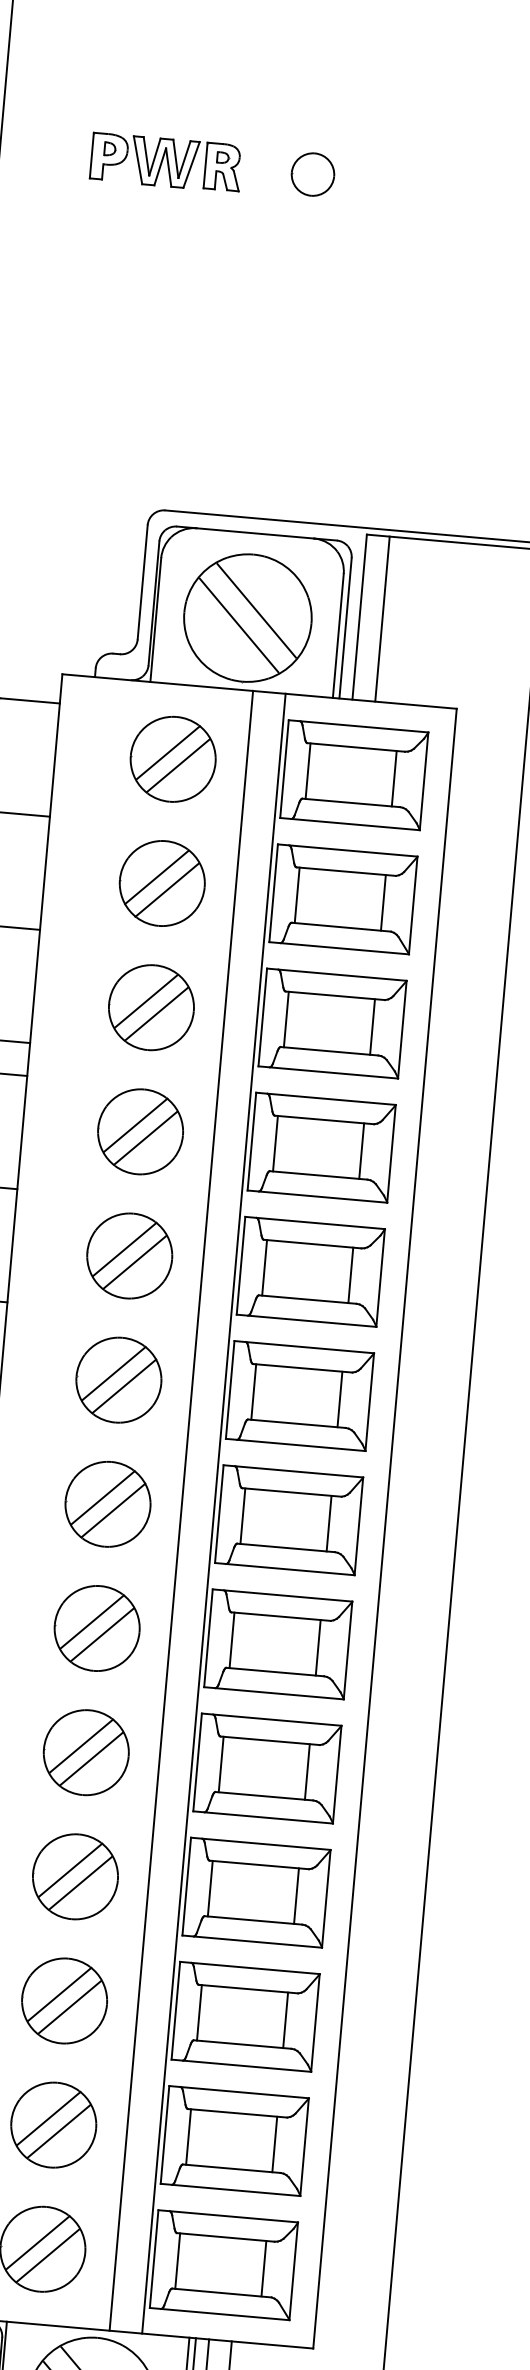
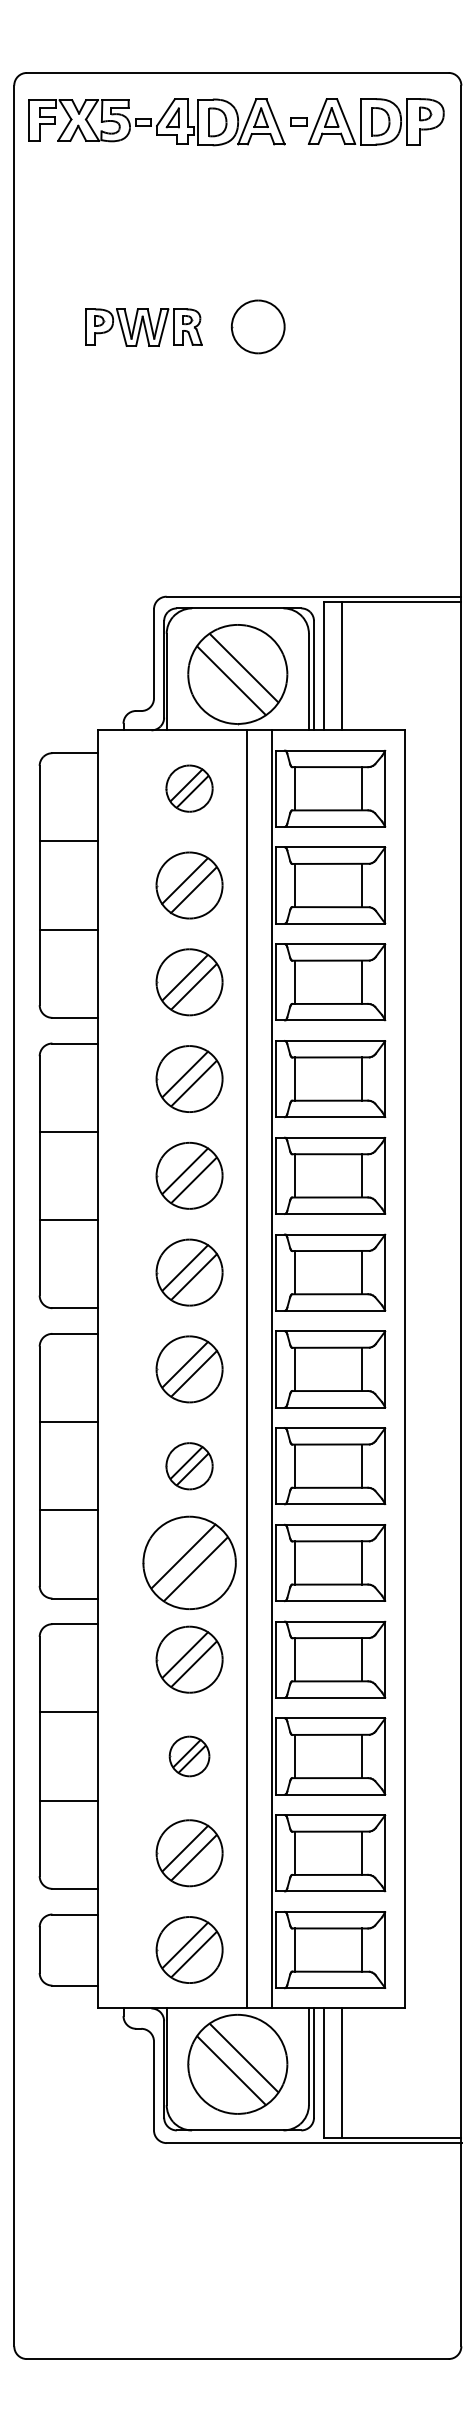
part: (312, 173) -> (257, 326), size x1.6
part: (173, 759) -> (189, 788), size x0.7
part: (97, 1628) -> (189, 1466), size x0.7
part: (86, 1752) -> (189, 1562), size x1.4
part: (64, 2000) -> (189, 1756), size x0.6

